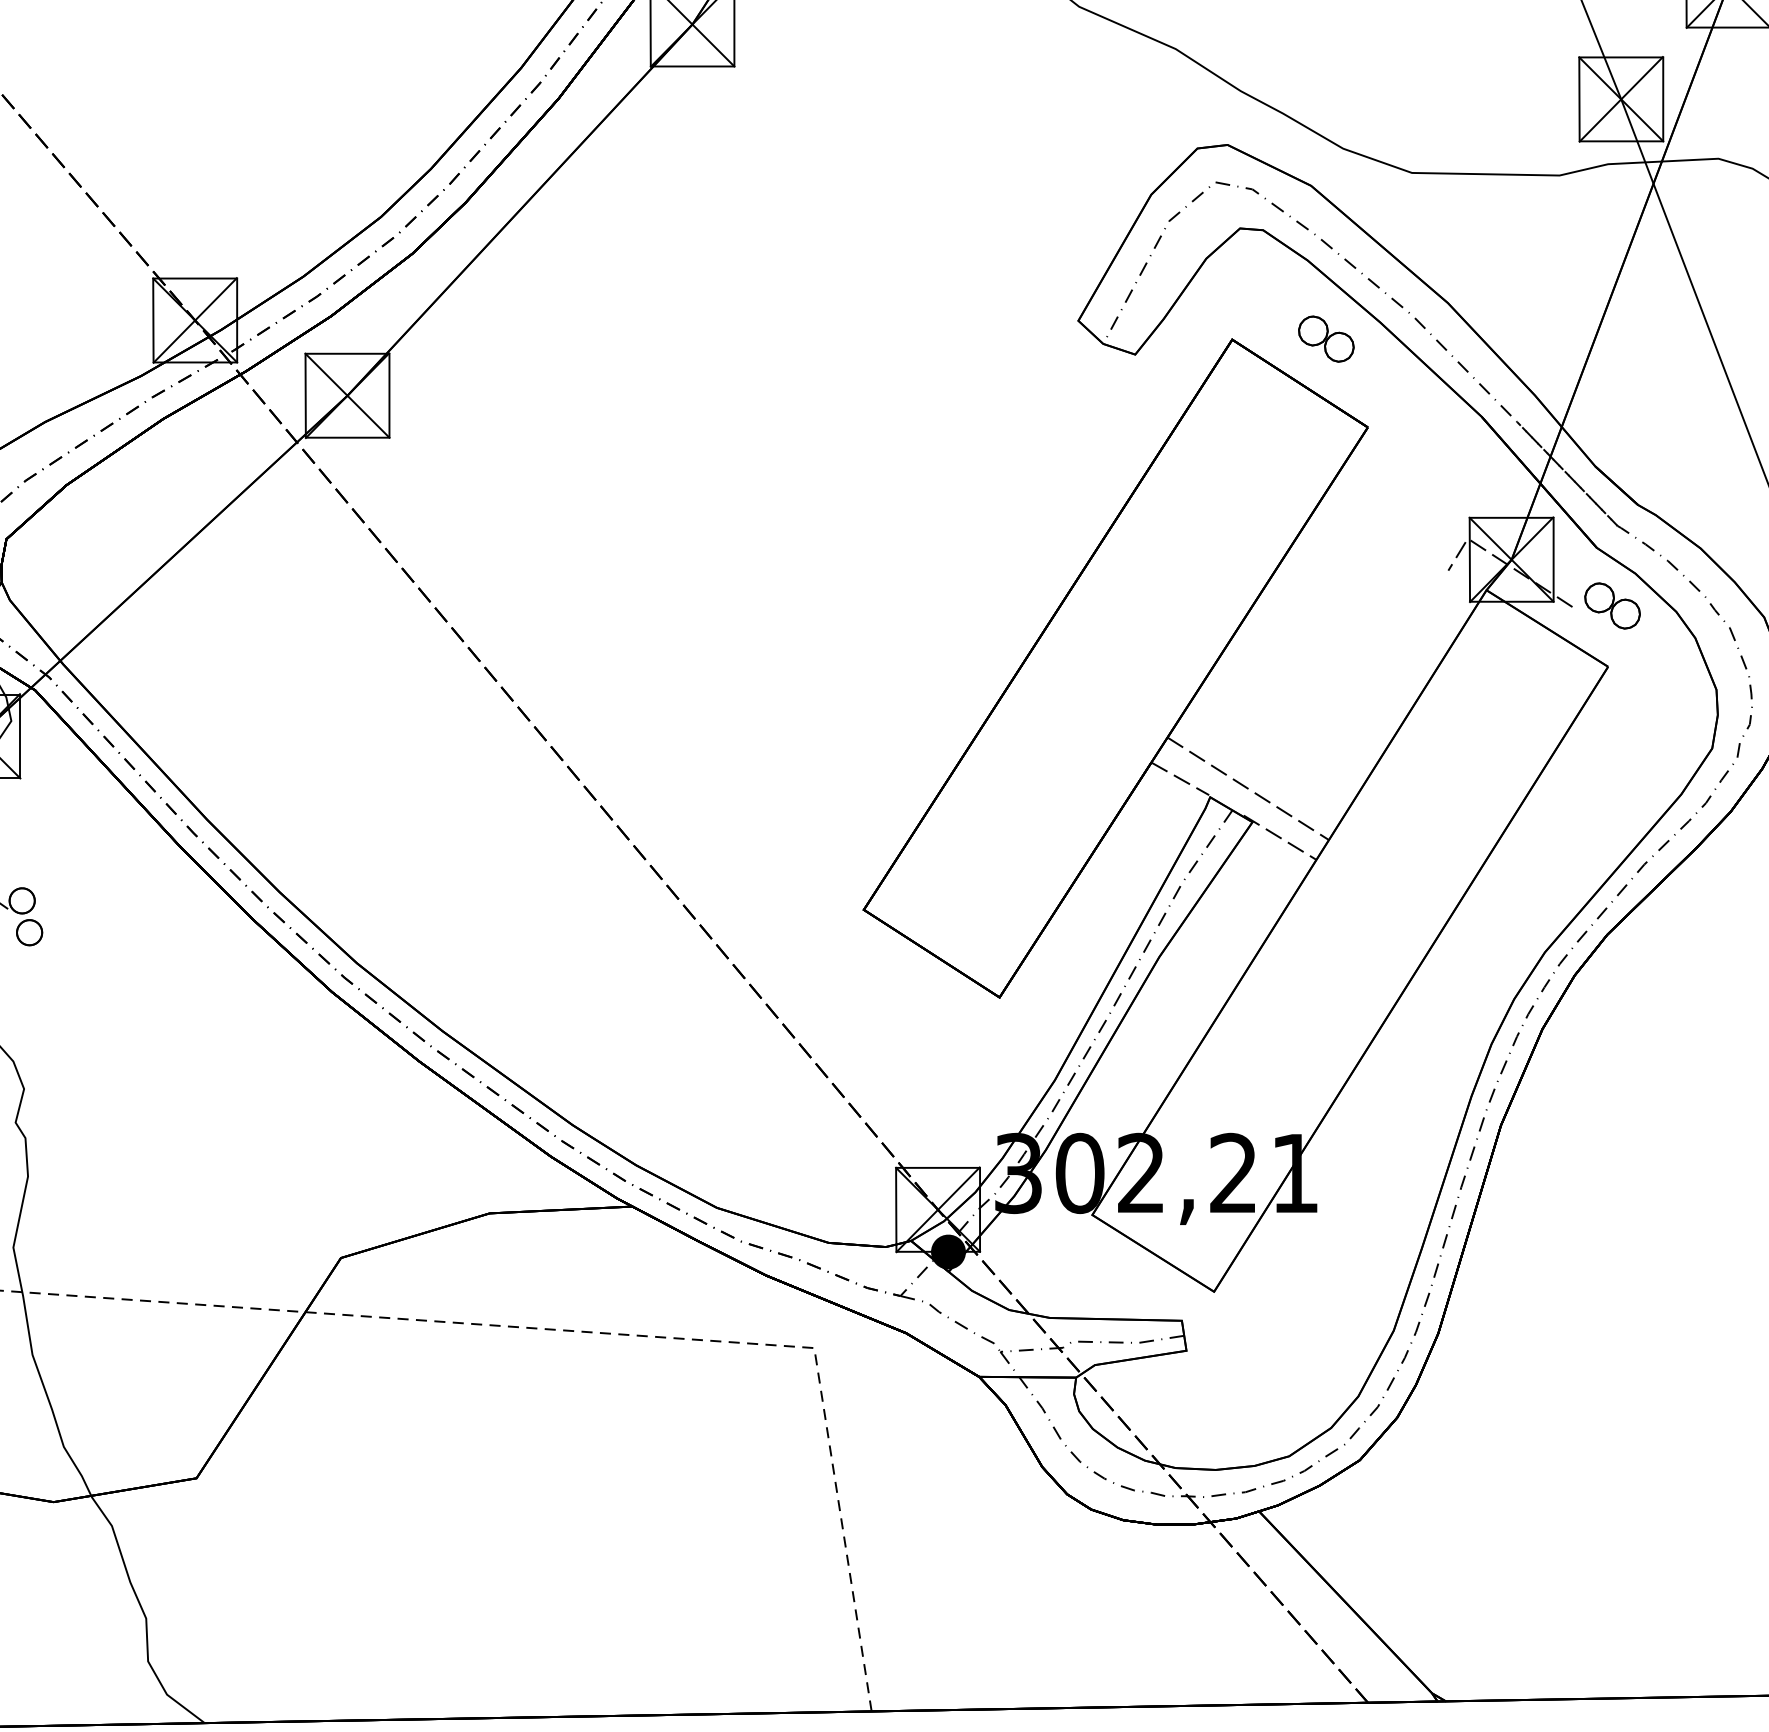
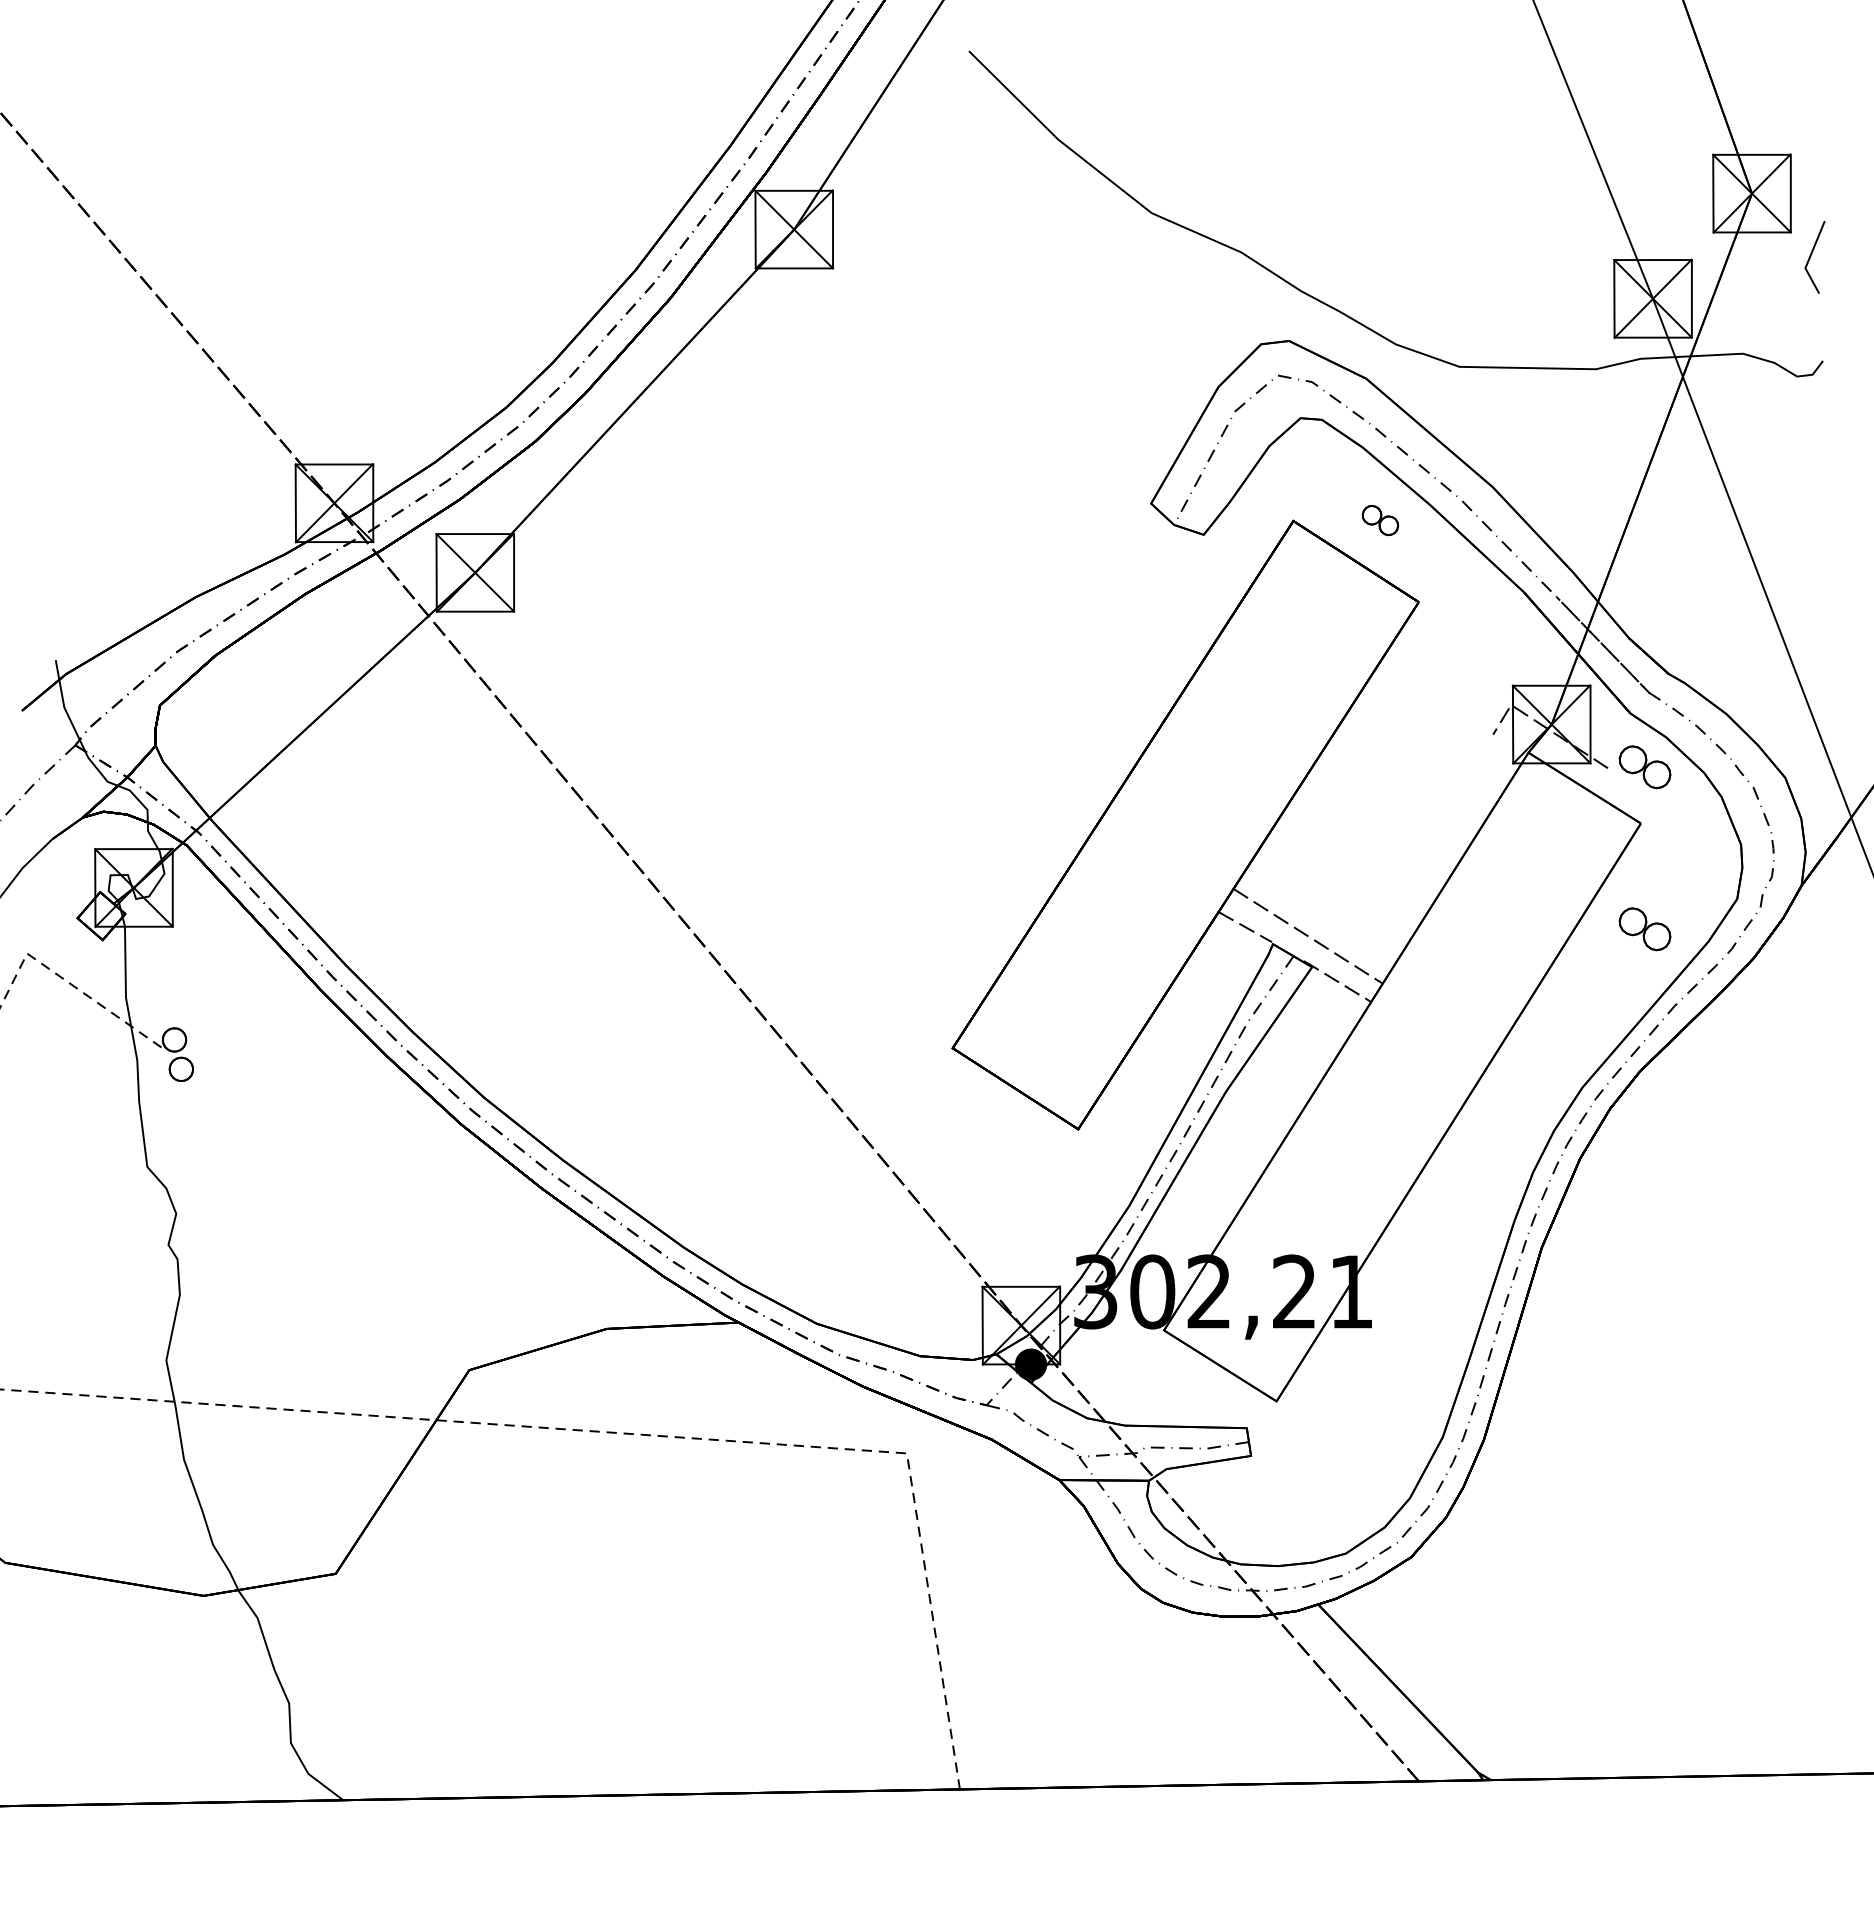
part: (1326, 339) -> (1380, 520), size x0.7
part: (1611, 781) -> (1644, 929), added

